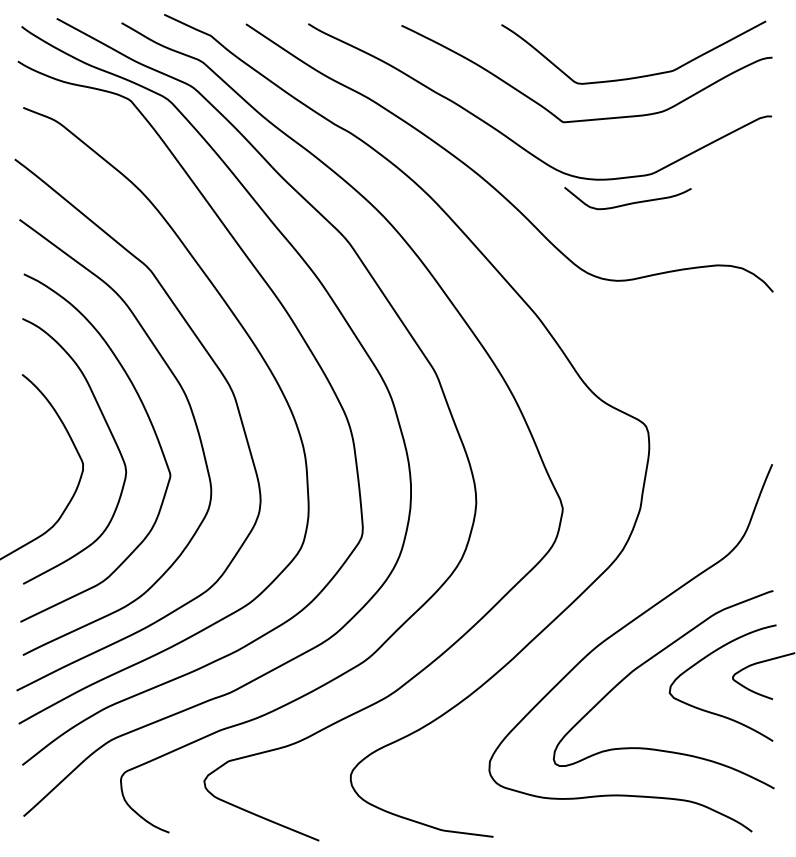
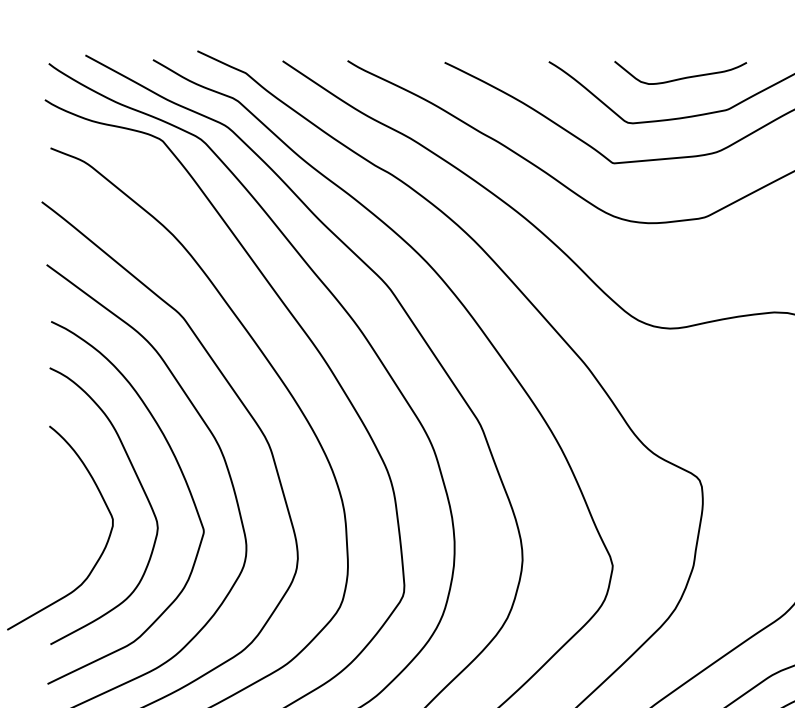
curve: (630, 202) -> (683, 77), moved

